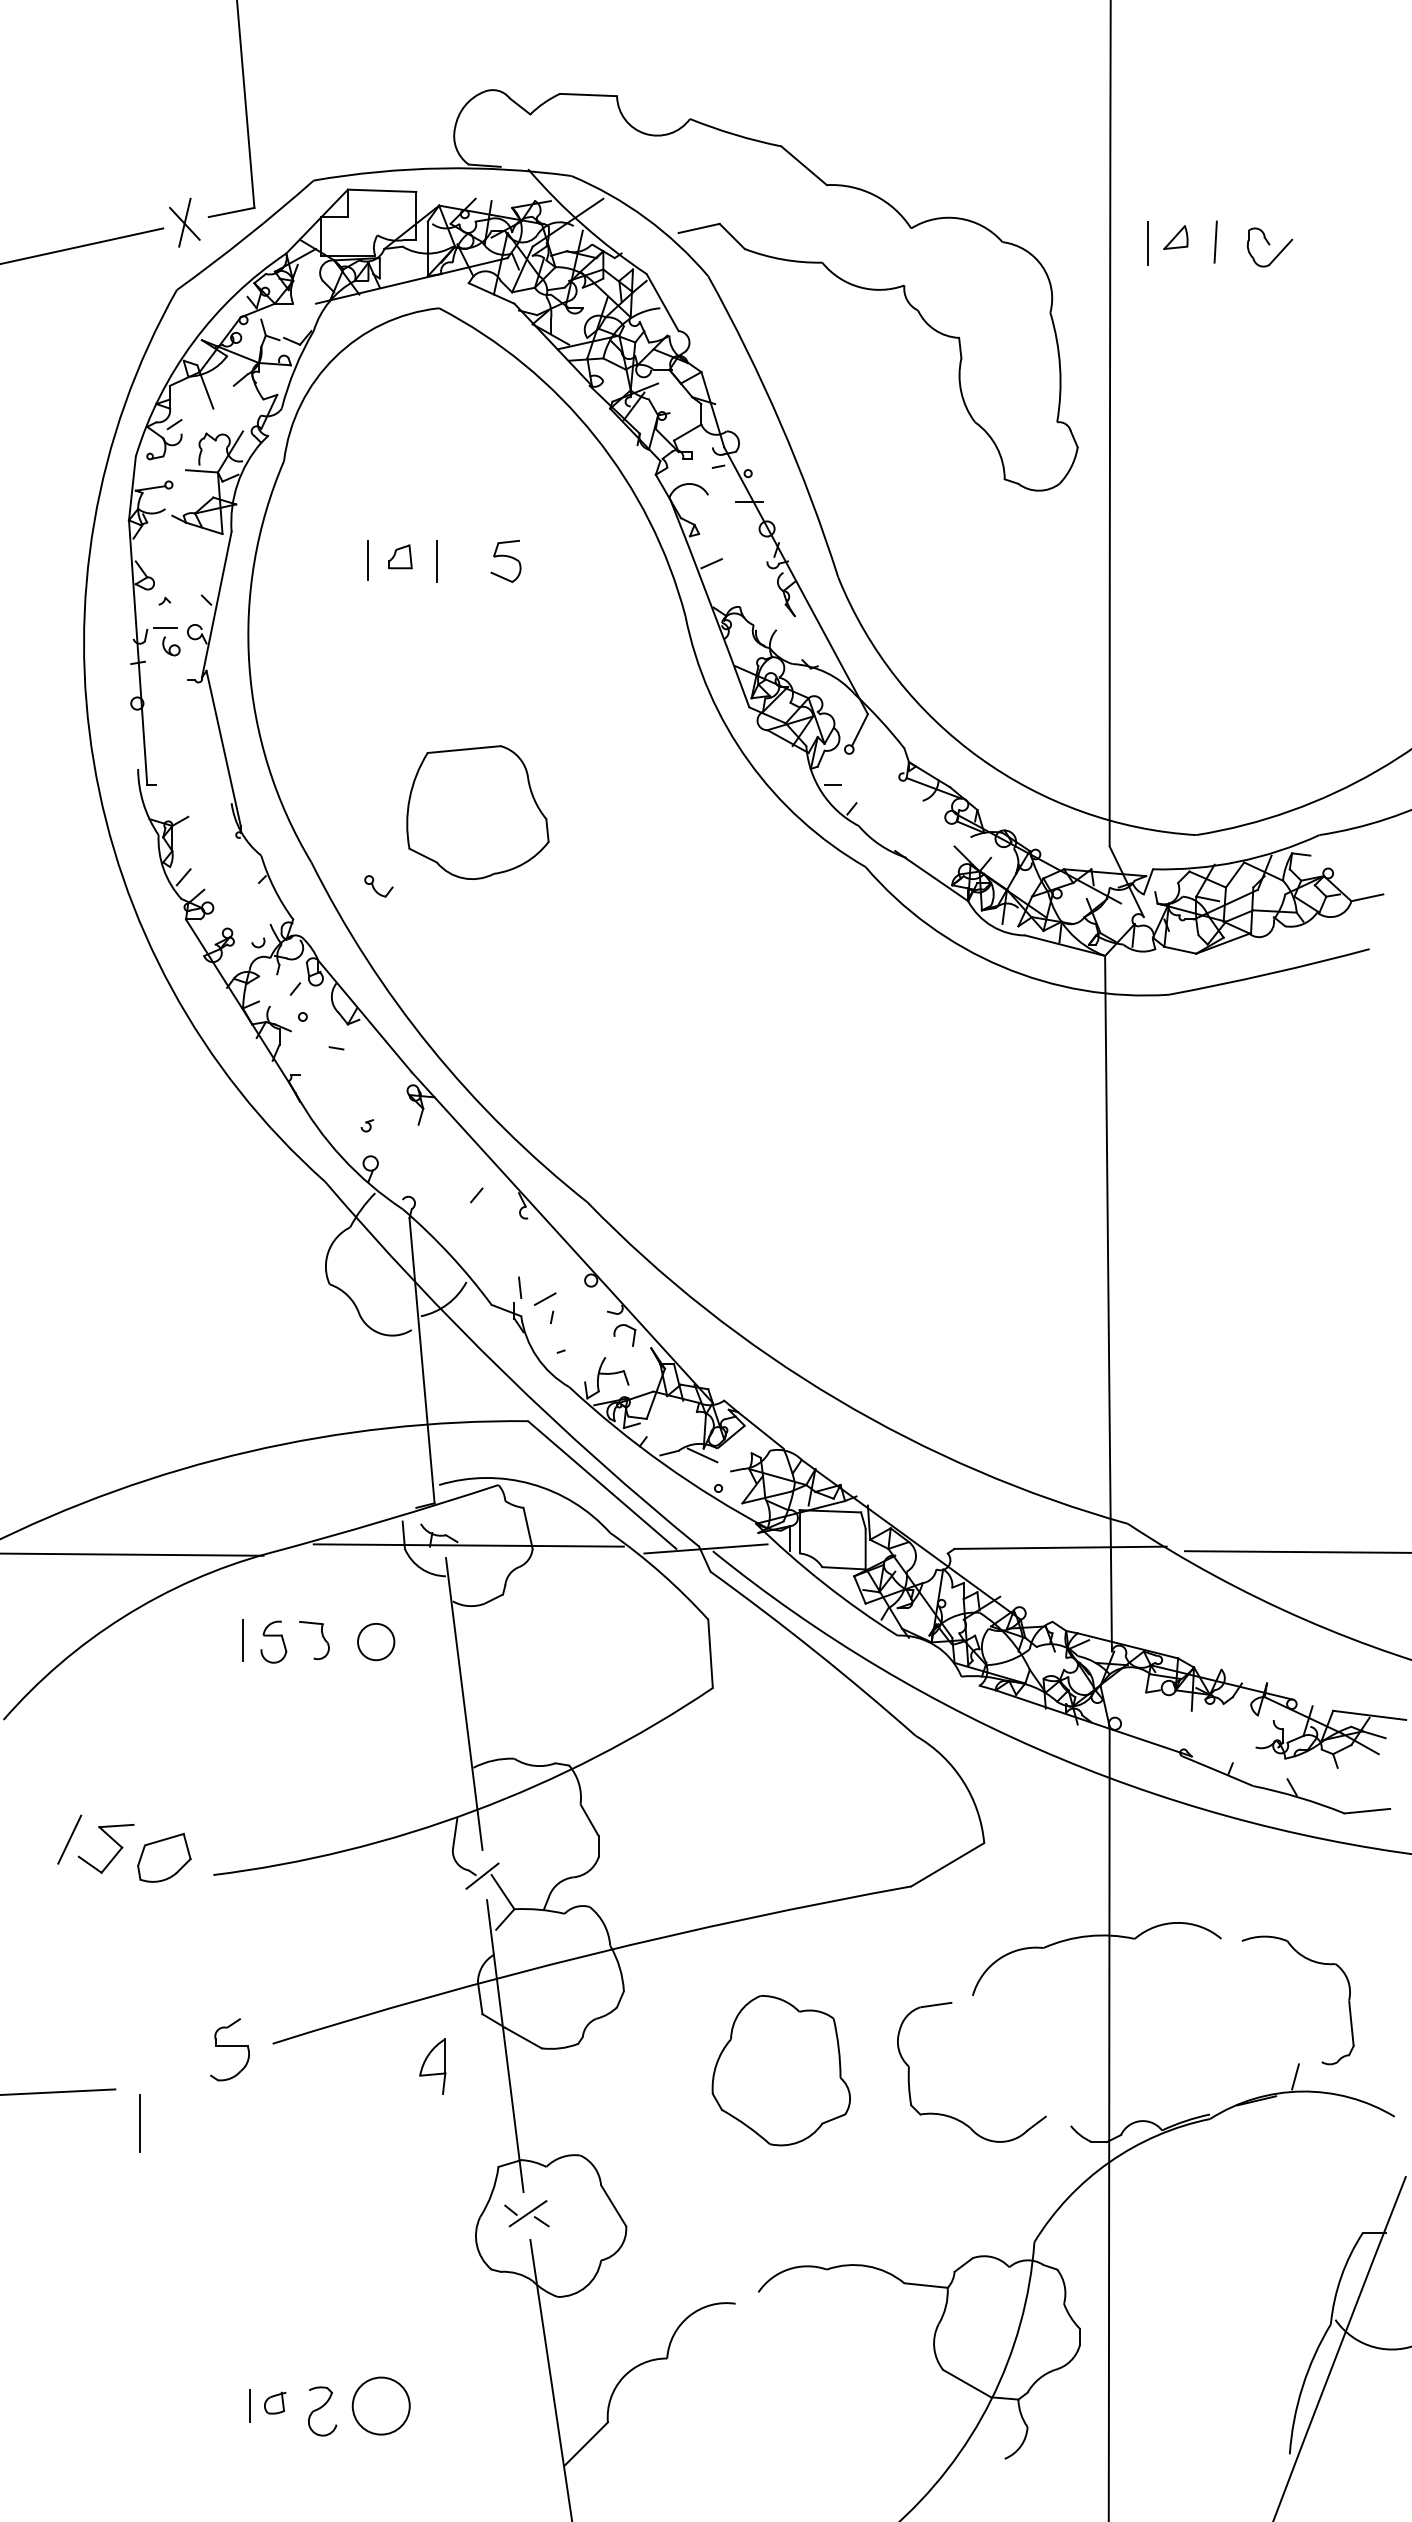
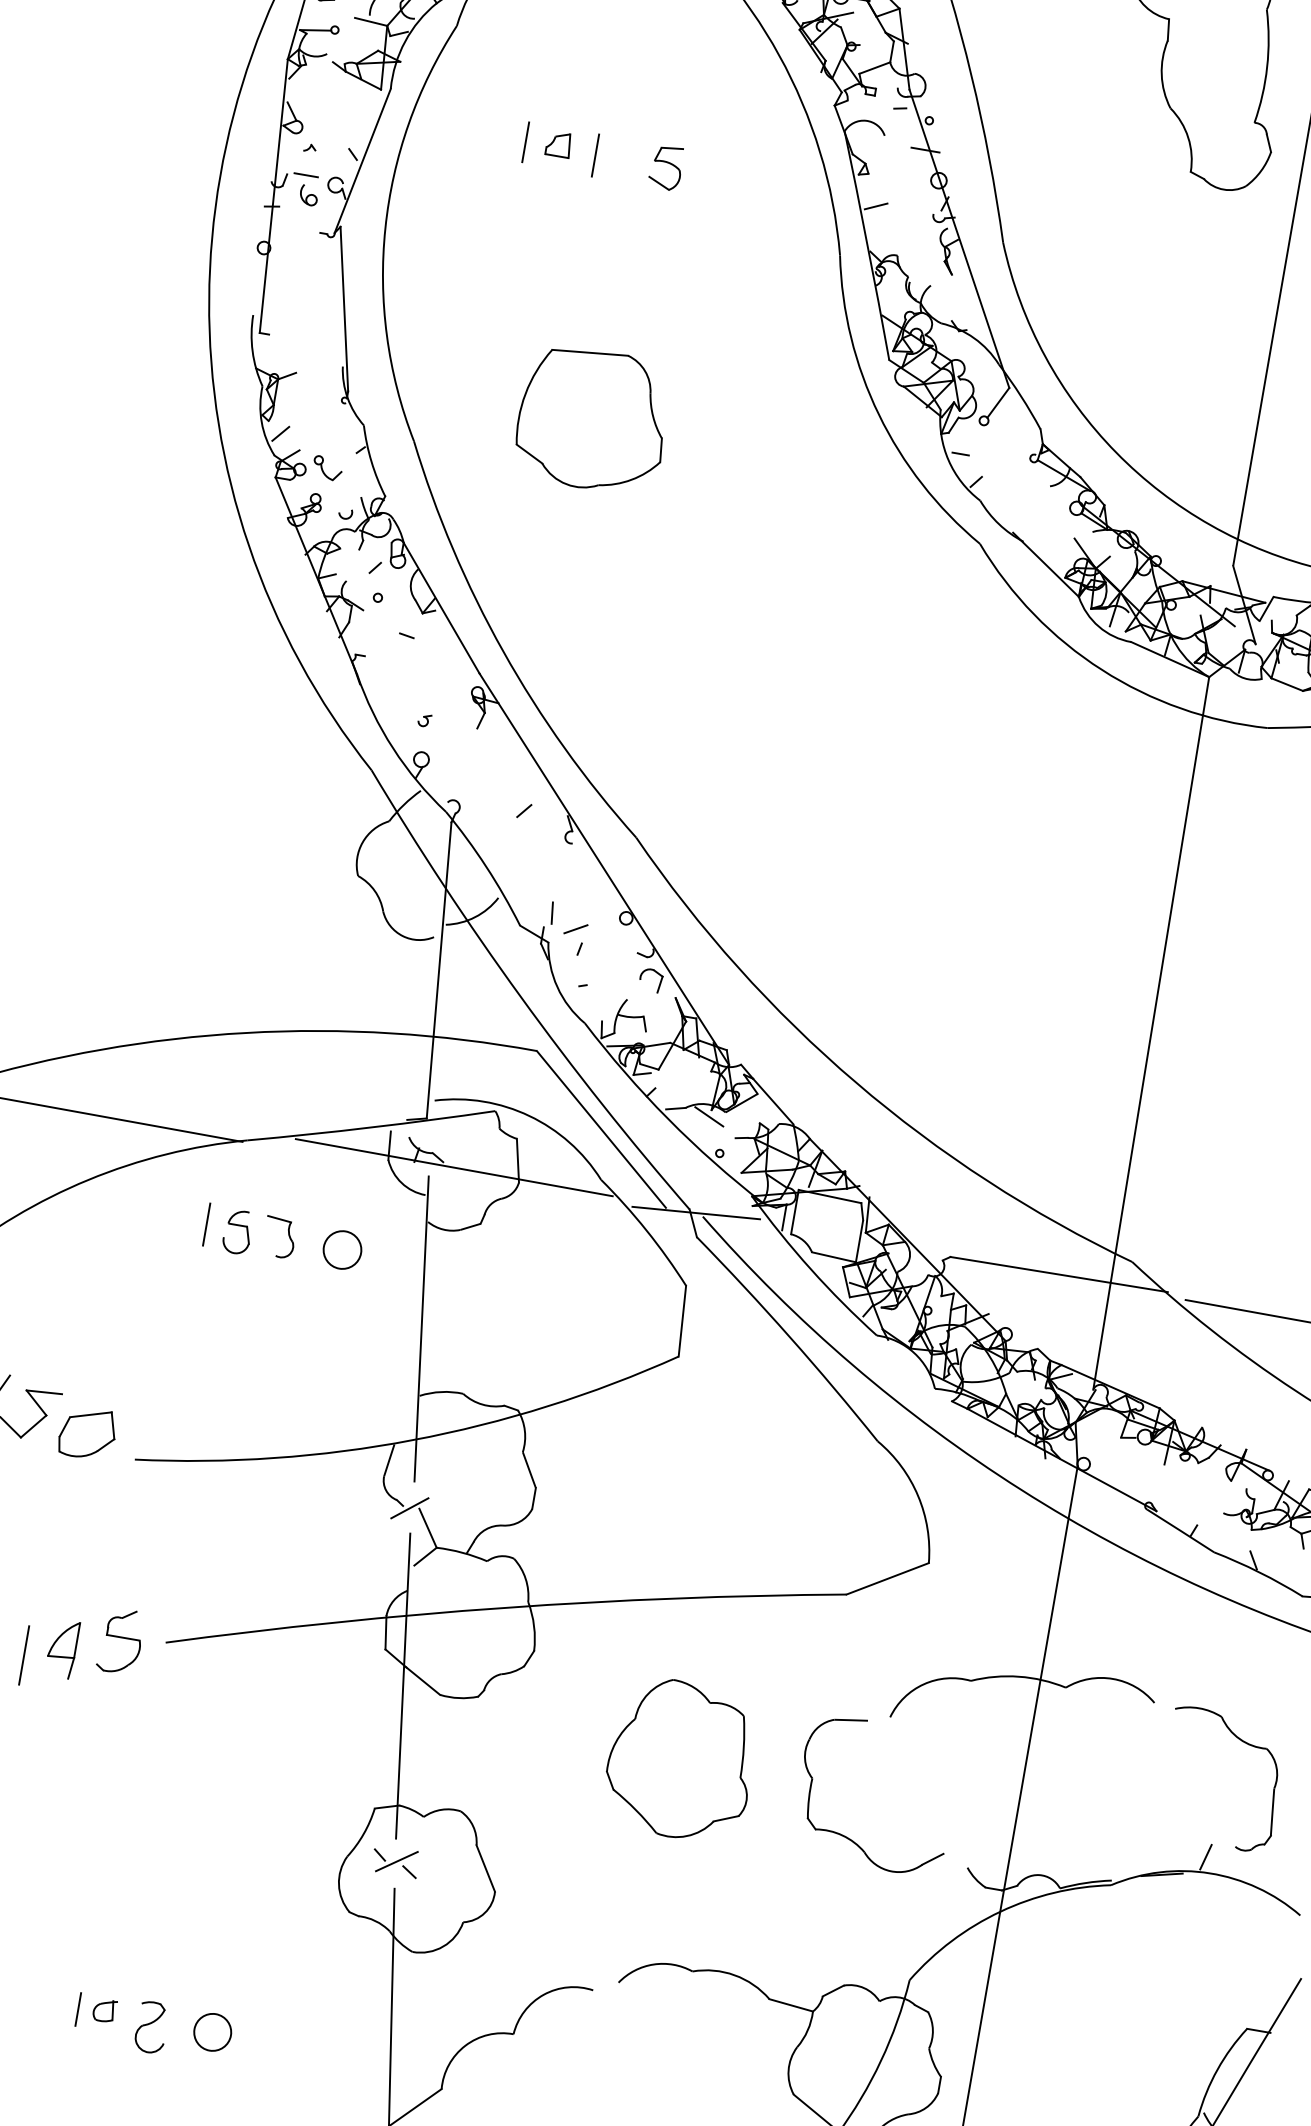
part: (378, 886) -> (327, 468), moved
part: (432, 2066) -> (62, 1648), moved
line: (139, 2123) -> (23, 1655), moved
circle: (381, 2405) -> (213, 2031), size x0.62

